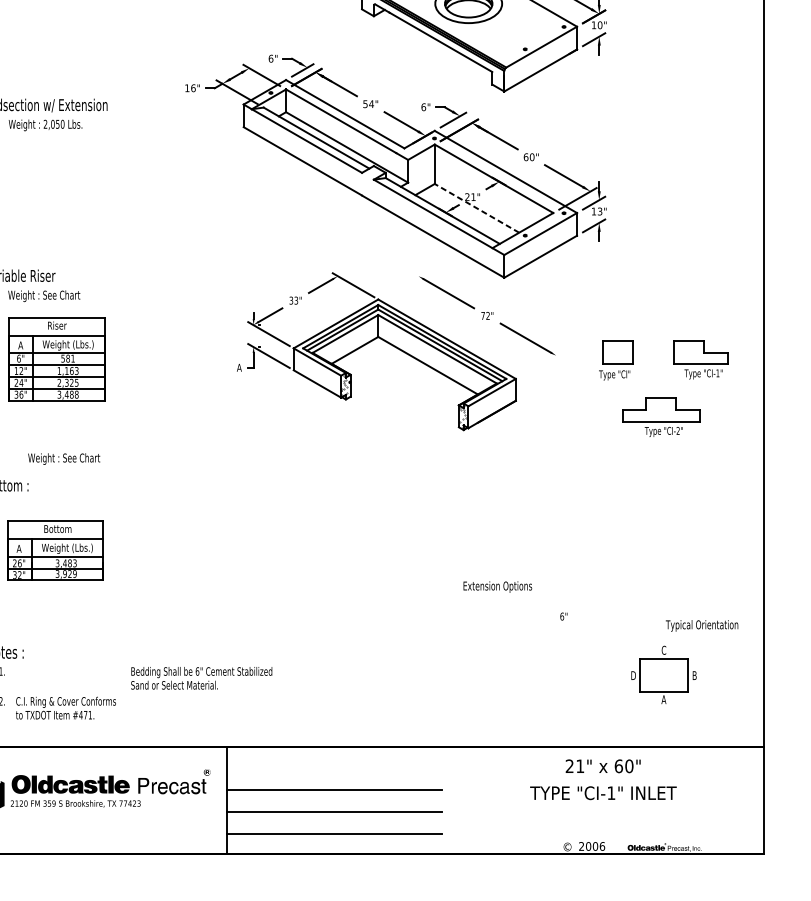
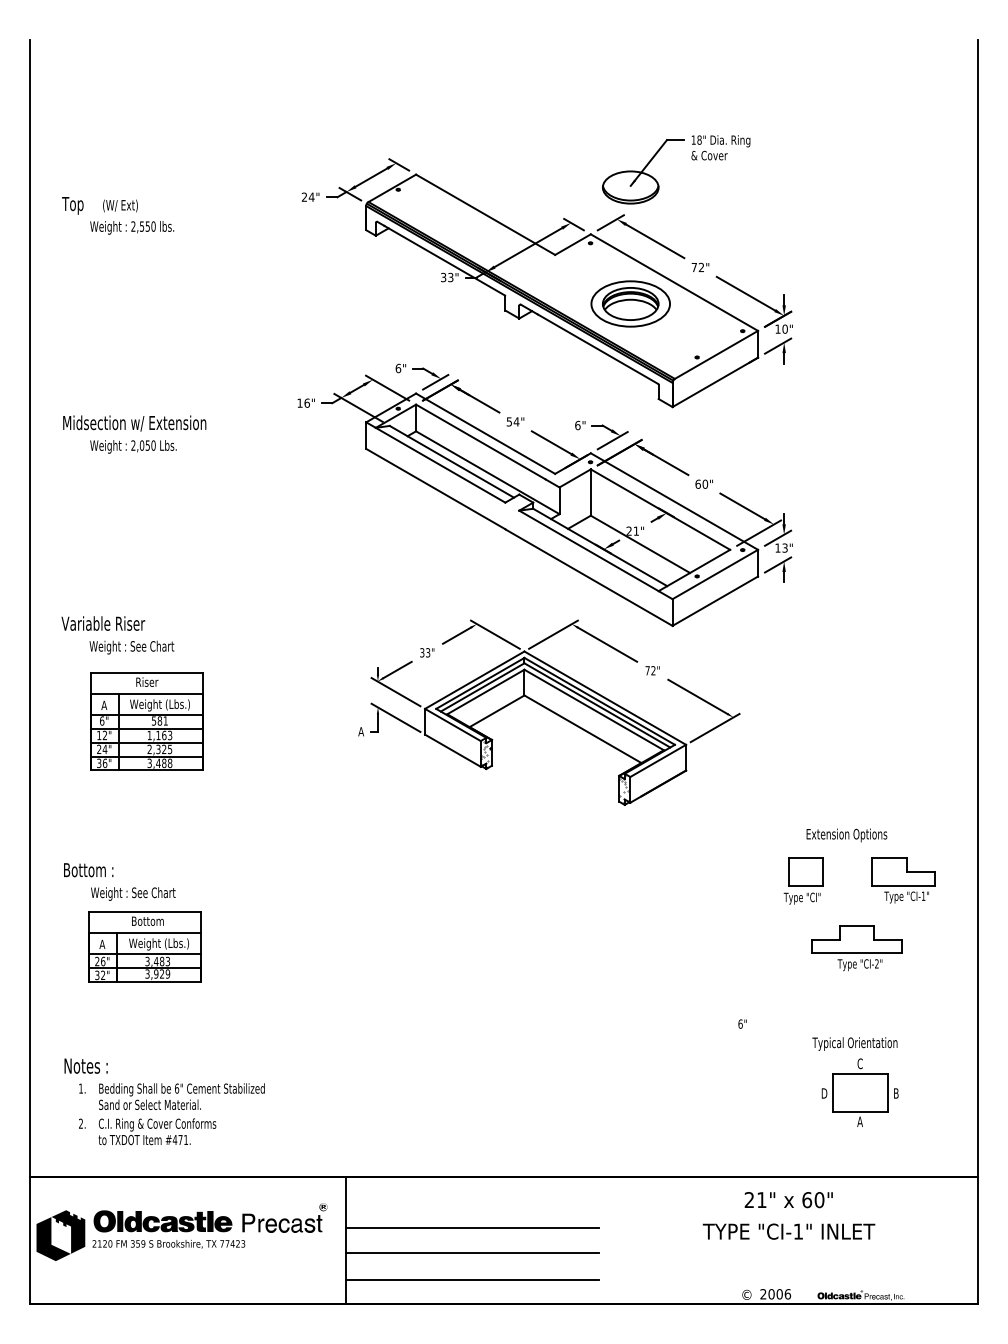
line: (477, 208) -> (640, 544), dashed -> solid
line: (403, 285) -> (553, 634), added
line: (540, 364) -> (714, 727), added
part: (663, 398) -> (859, 925), moved
text: (64, 458) -> (133, 893), moved
text: (497, 587) -> (846, 835), moved
text: (701, 625) -> (854, 1043), moved
text: (201, 678) -> (181, 1096), moved

